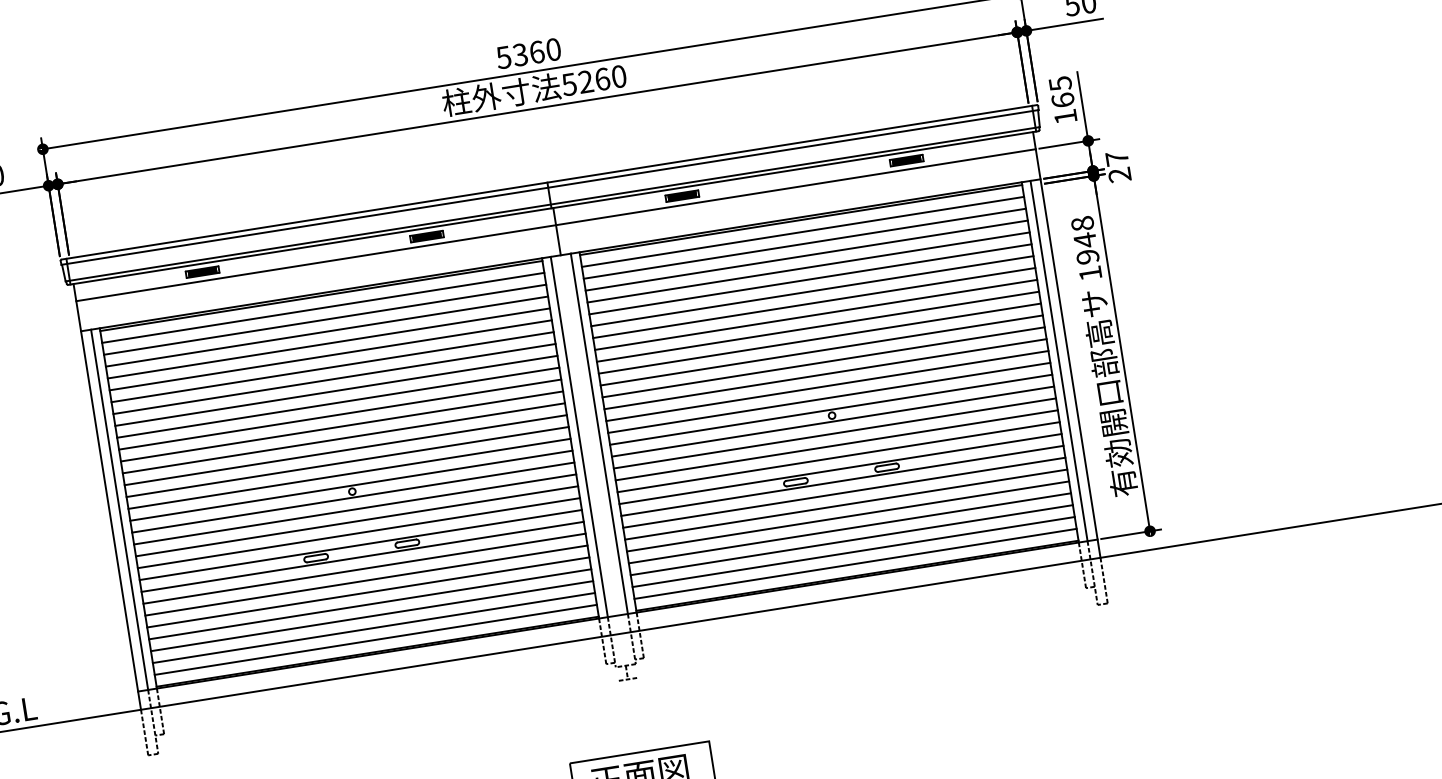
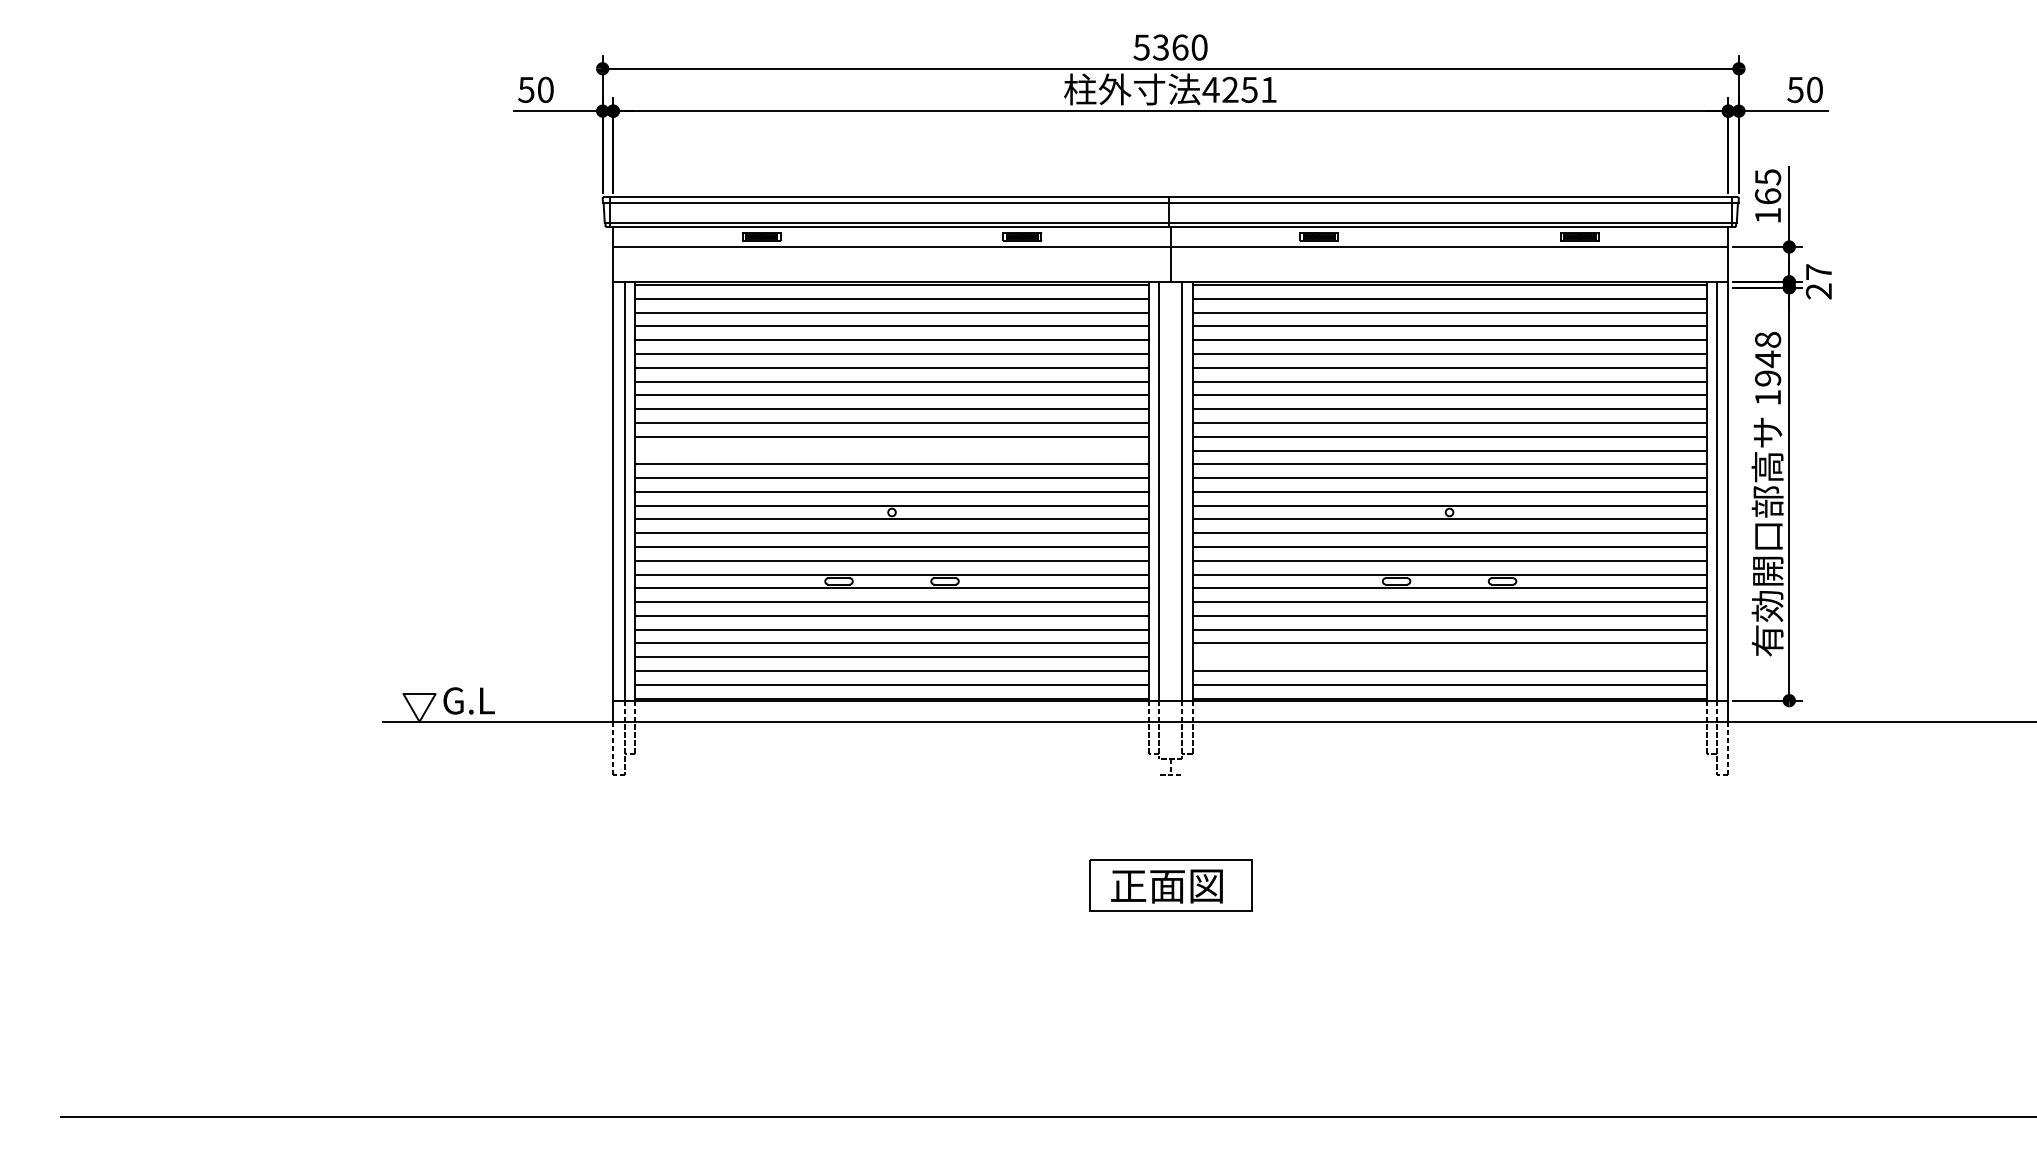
text: (593, 80) -> (1239, 89), 5260 -> 4251
line: (343, 438) -> (891, 450), removed
line: (851, 540) -> (1449, 657), removed

